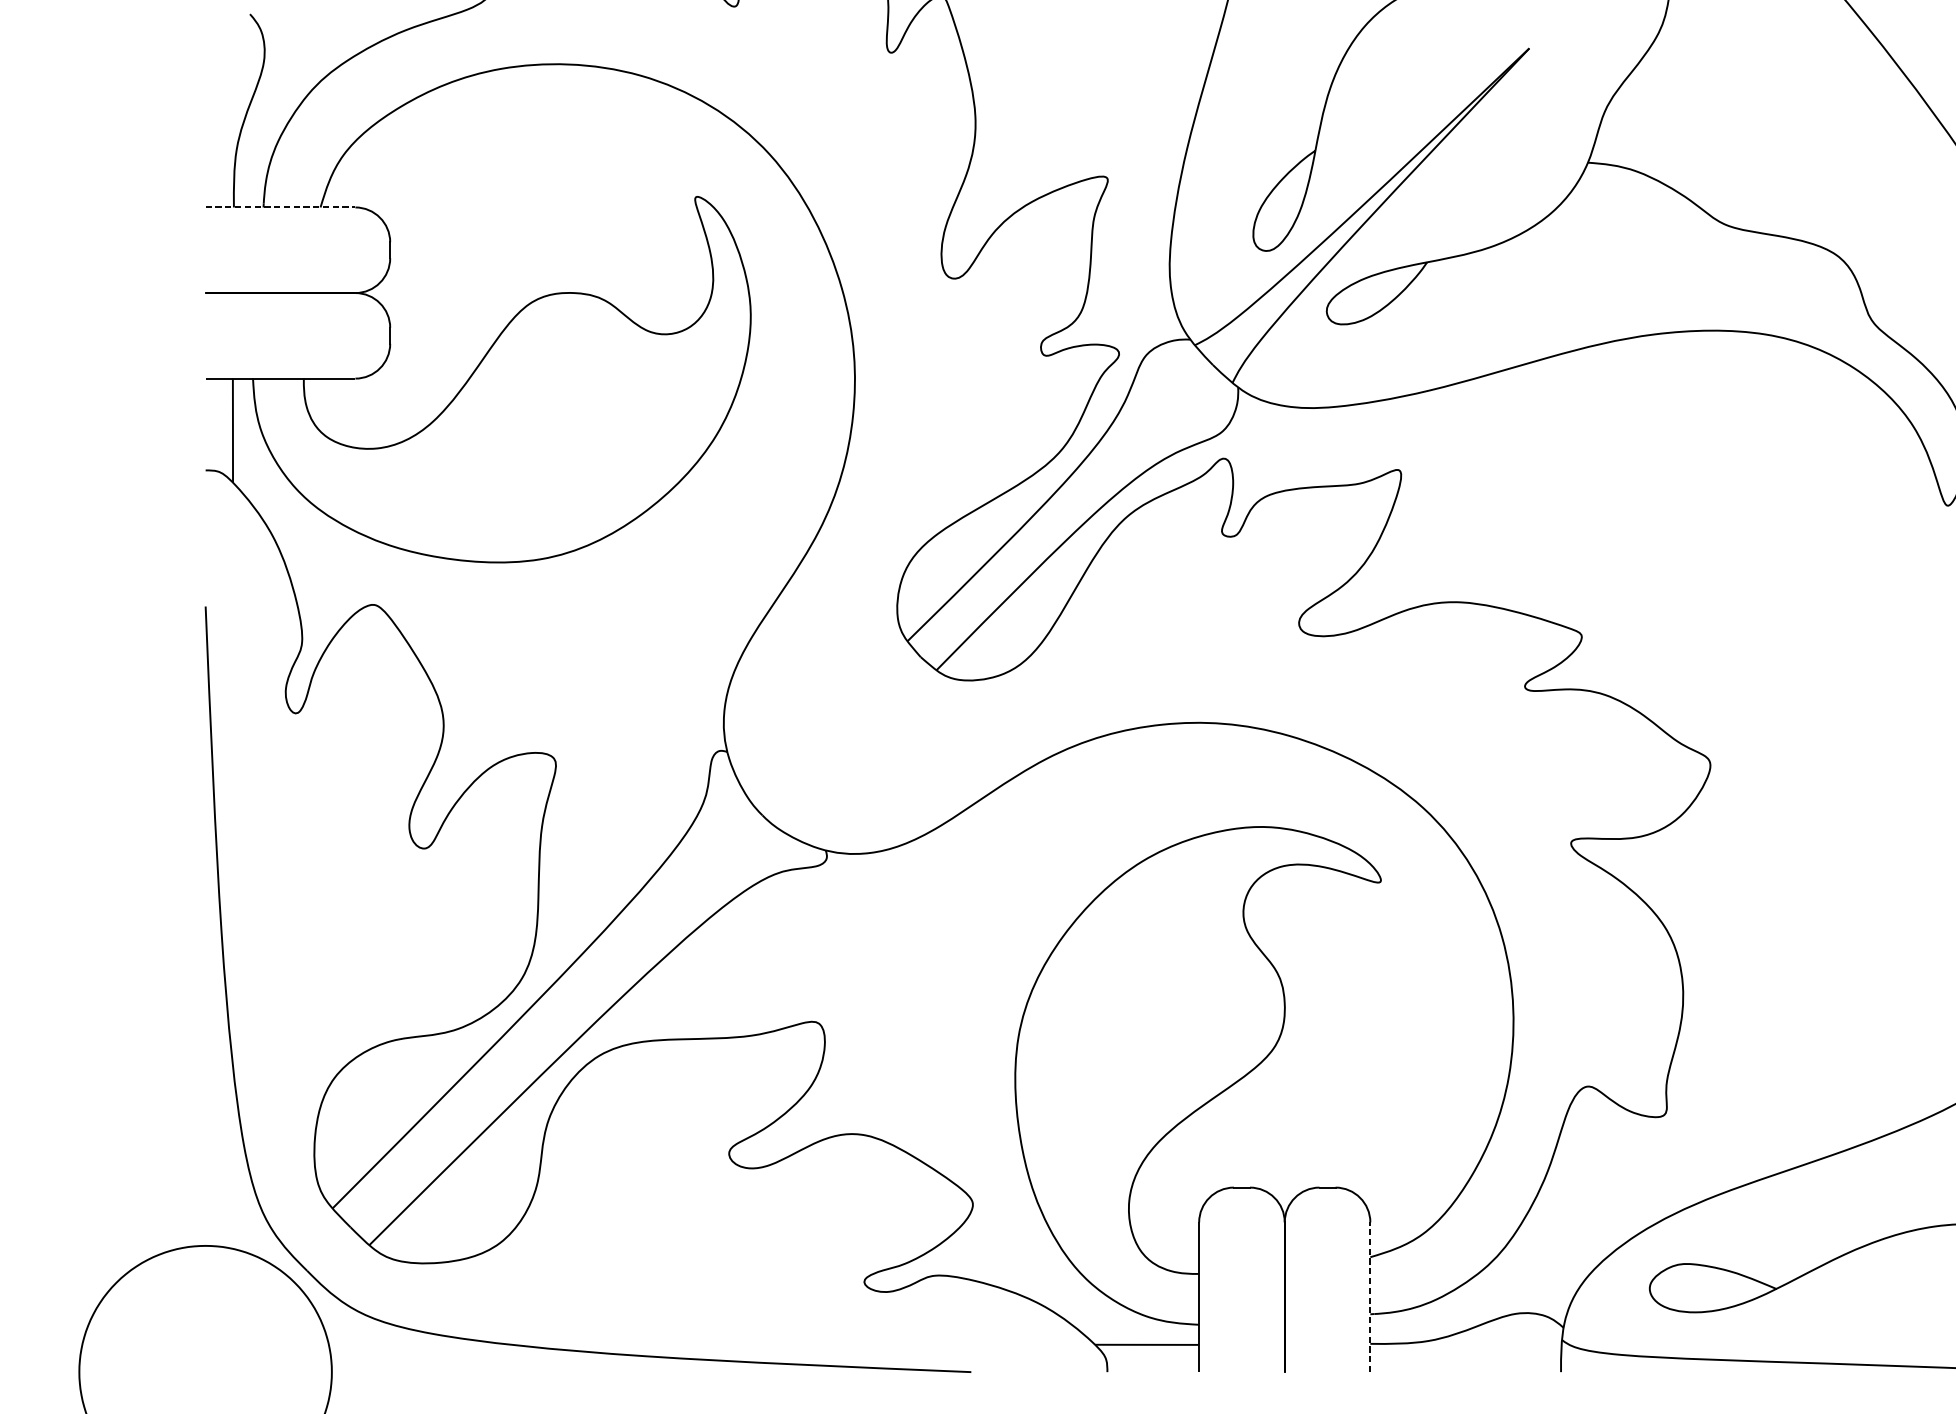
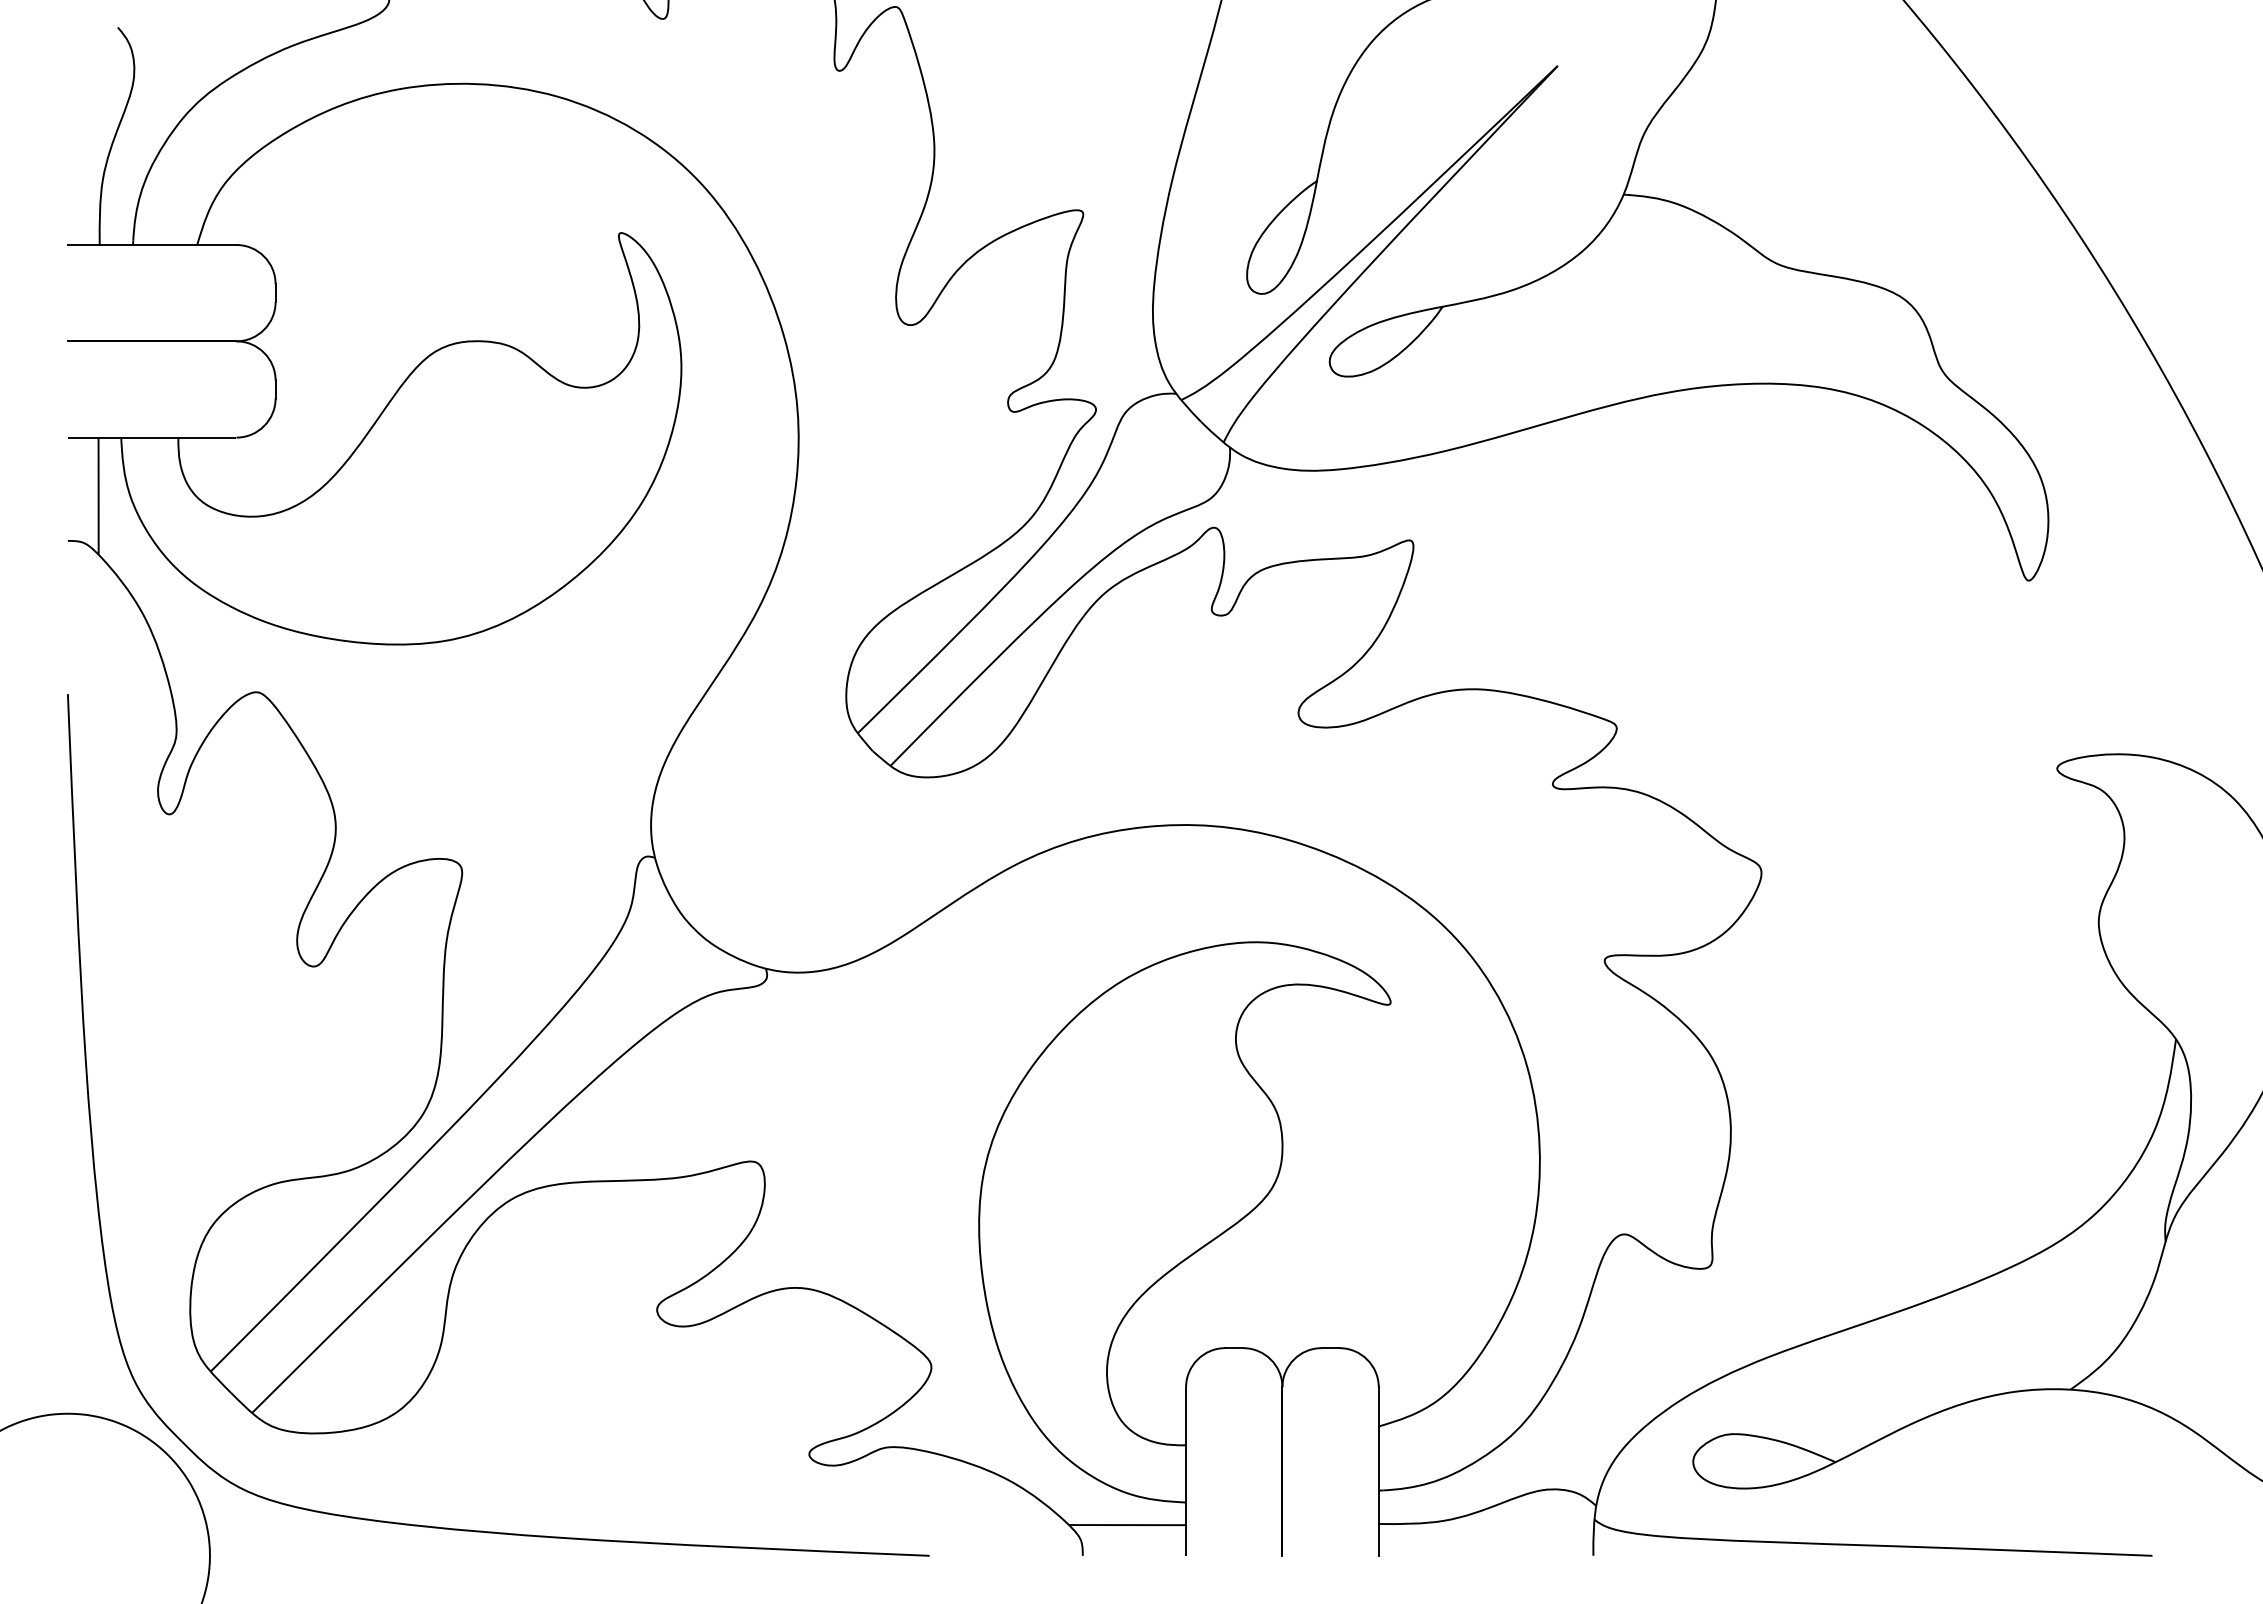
line: (280, 207) -> (152, 245), dashed -> solid
line: (1370, 1297) -> (1378, 1471), dashed -> solid

